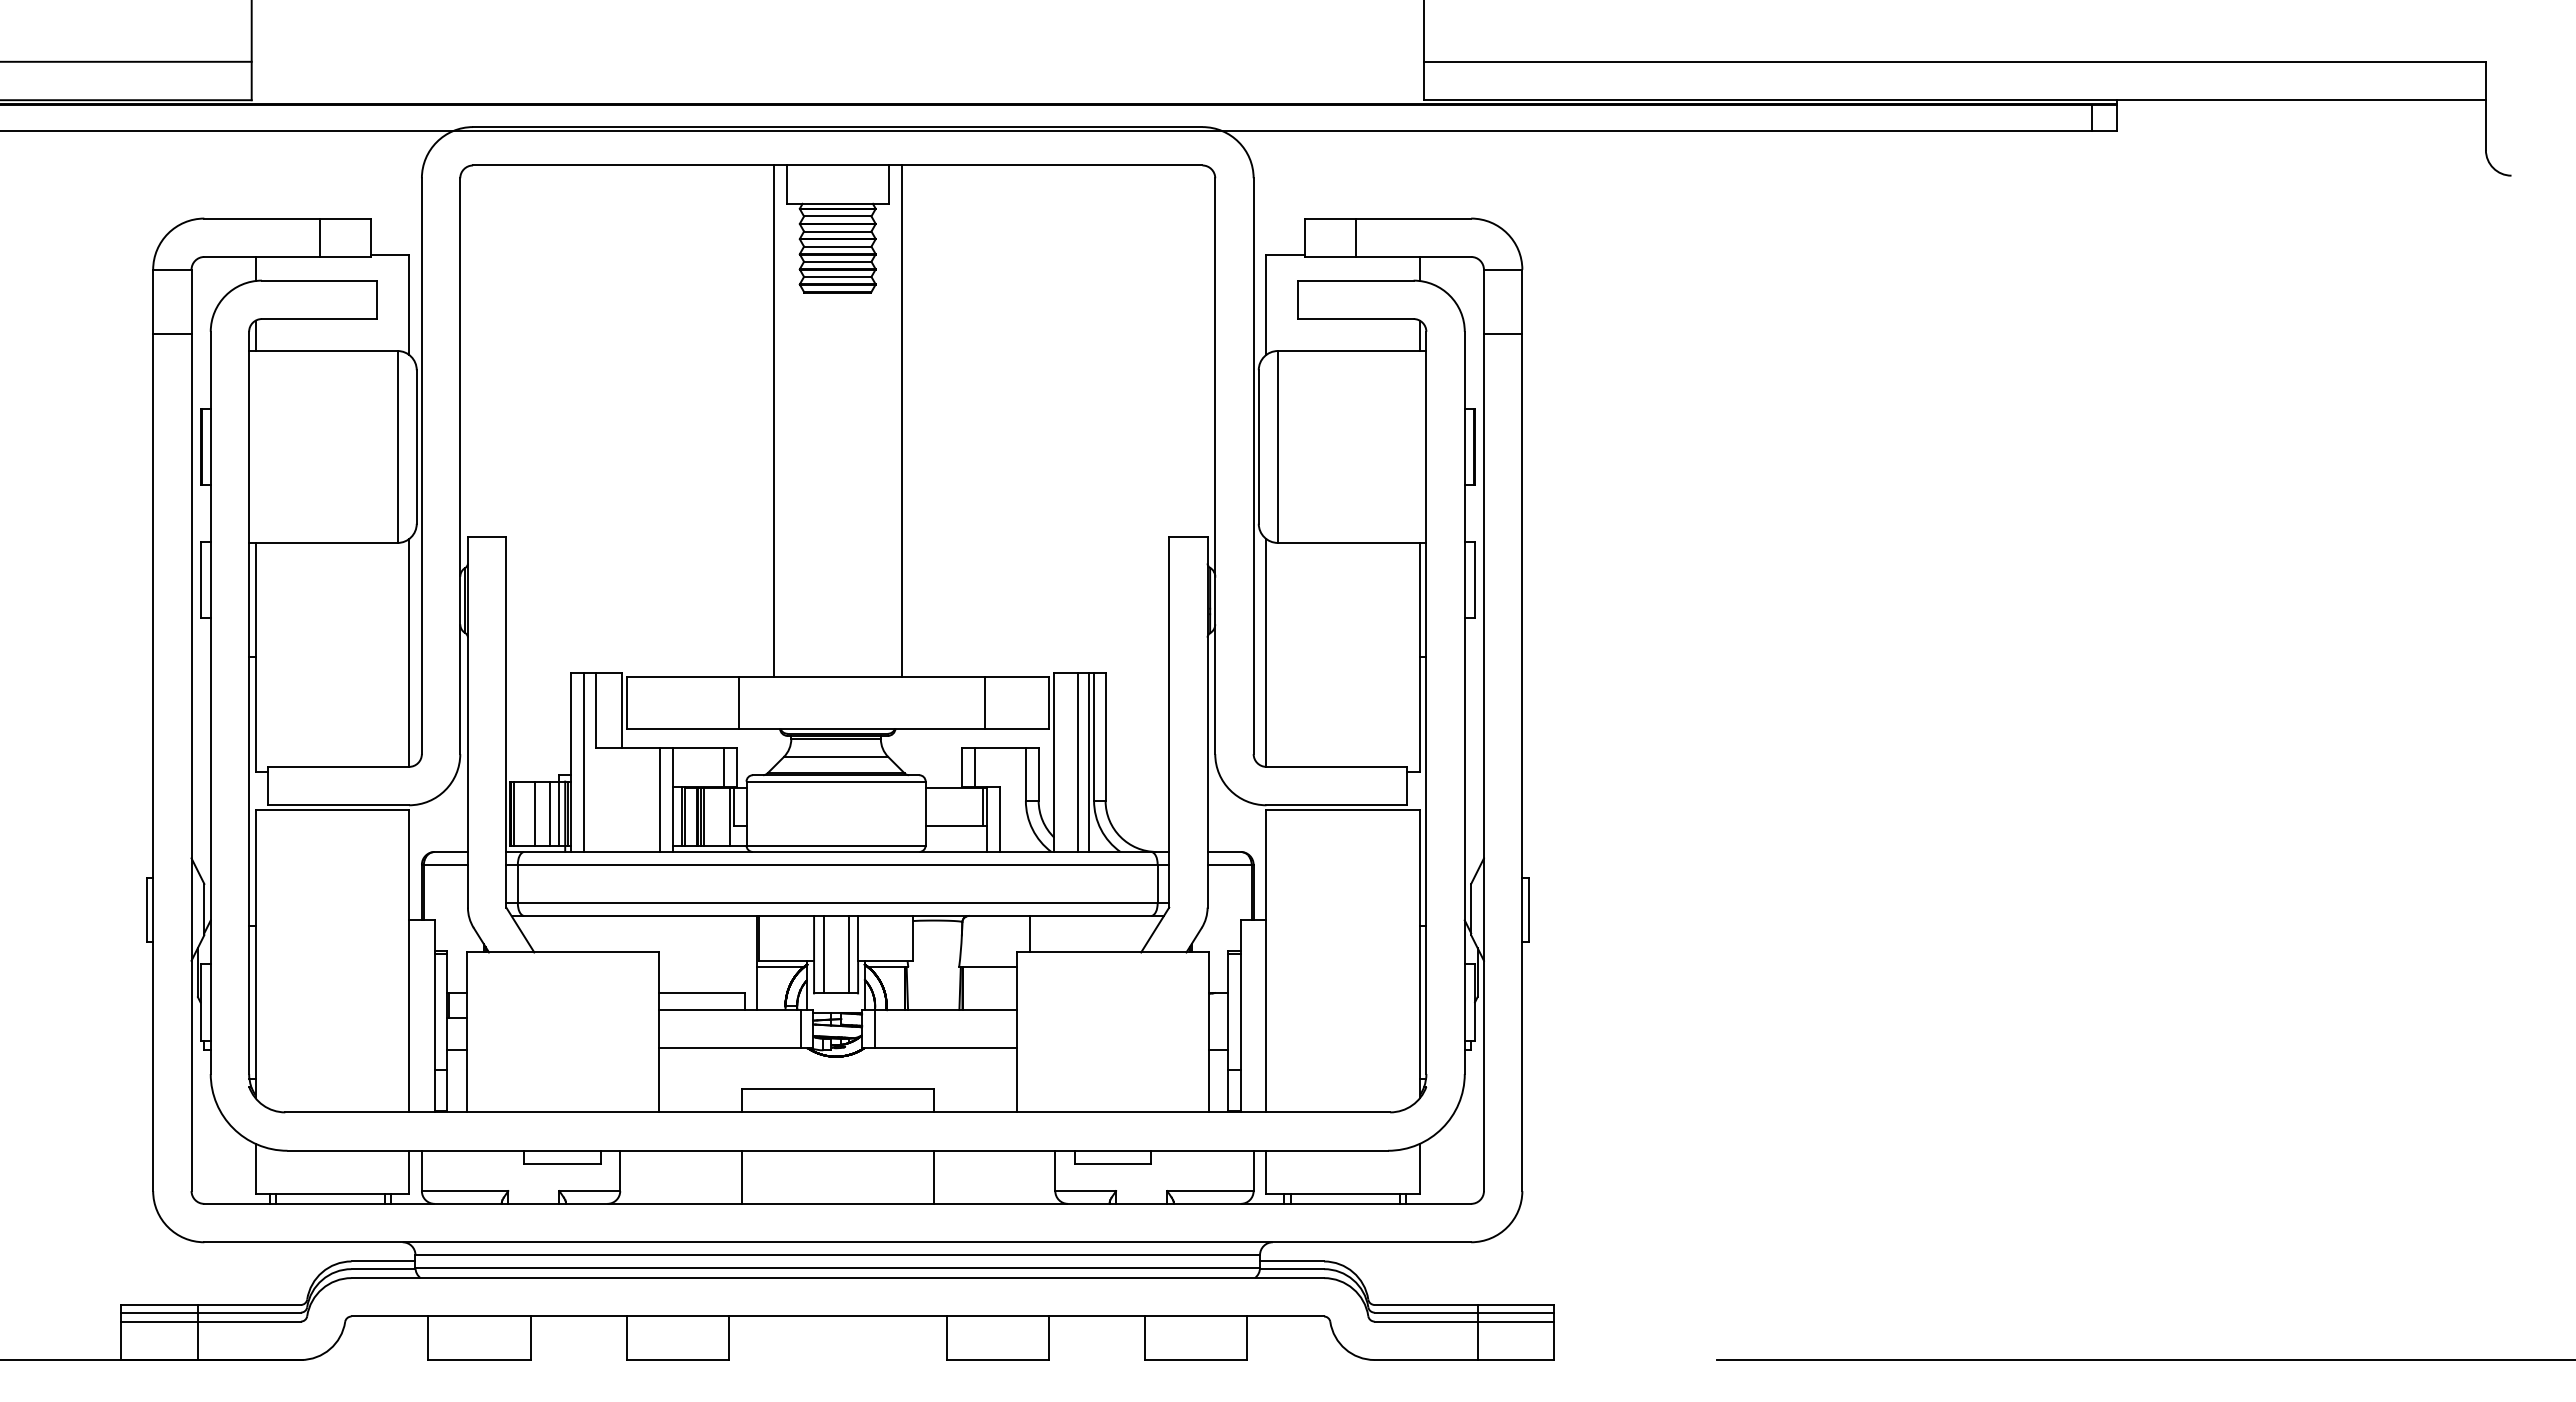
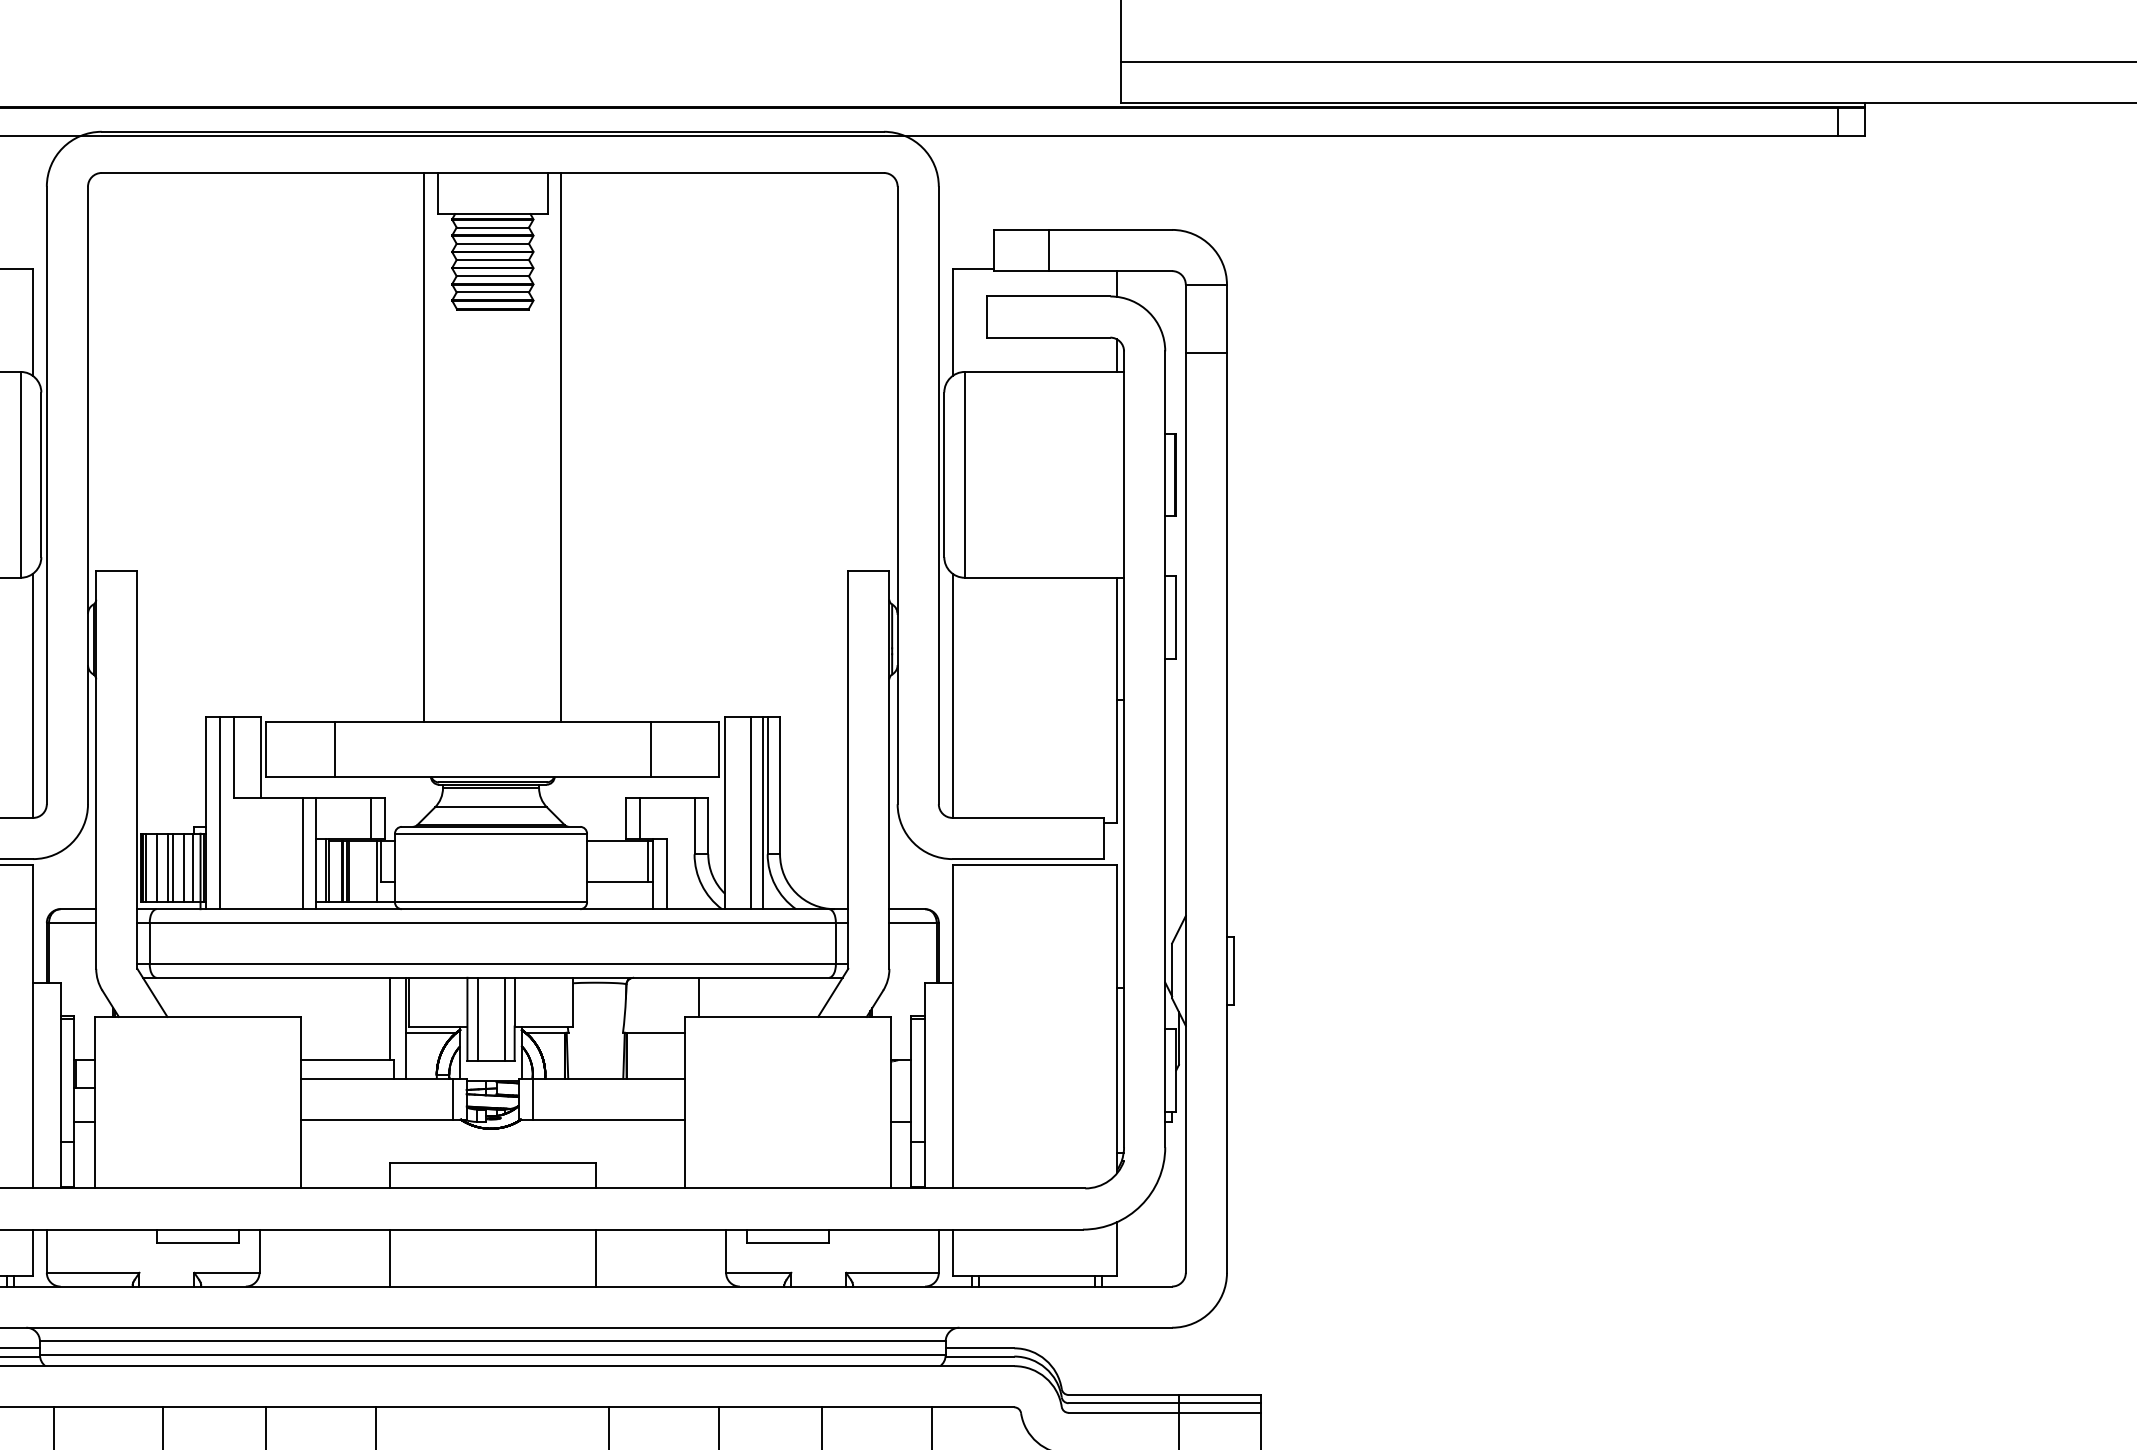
line: (738, 702) -> (334, 748), moved
line: (524, 813) -> (156, 867), added
line: (539, 813) -> (172, 867), added
line: (741, 953) -> (389, 1018), added

